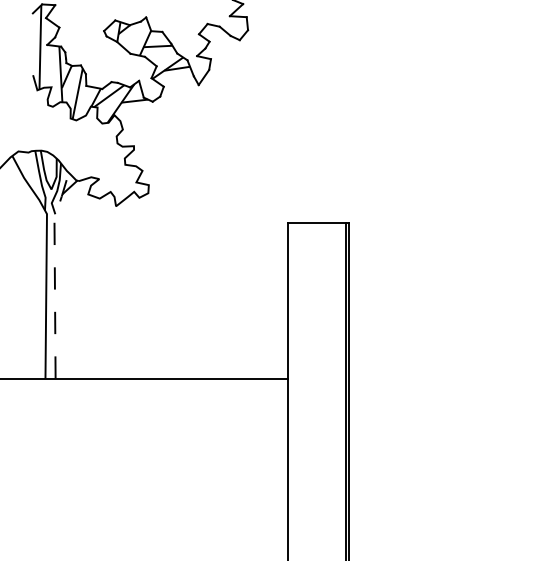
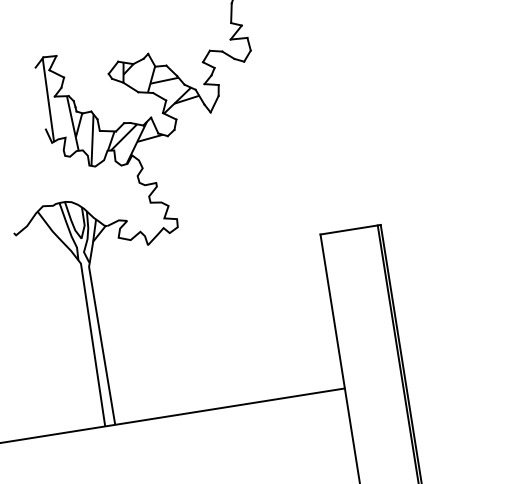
line: (54, 273) -> (97, 321), dashed -> solid

